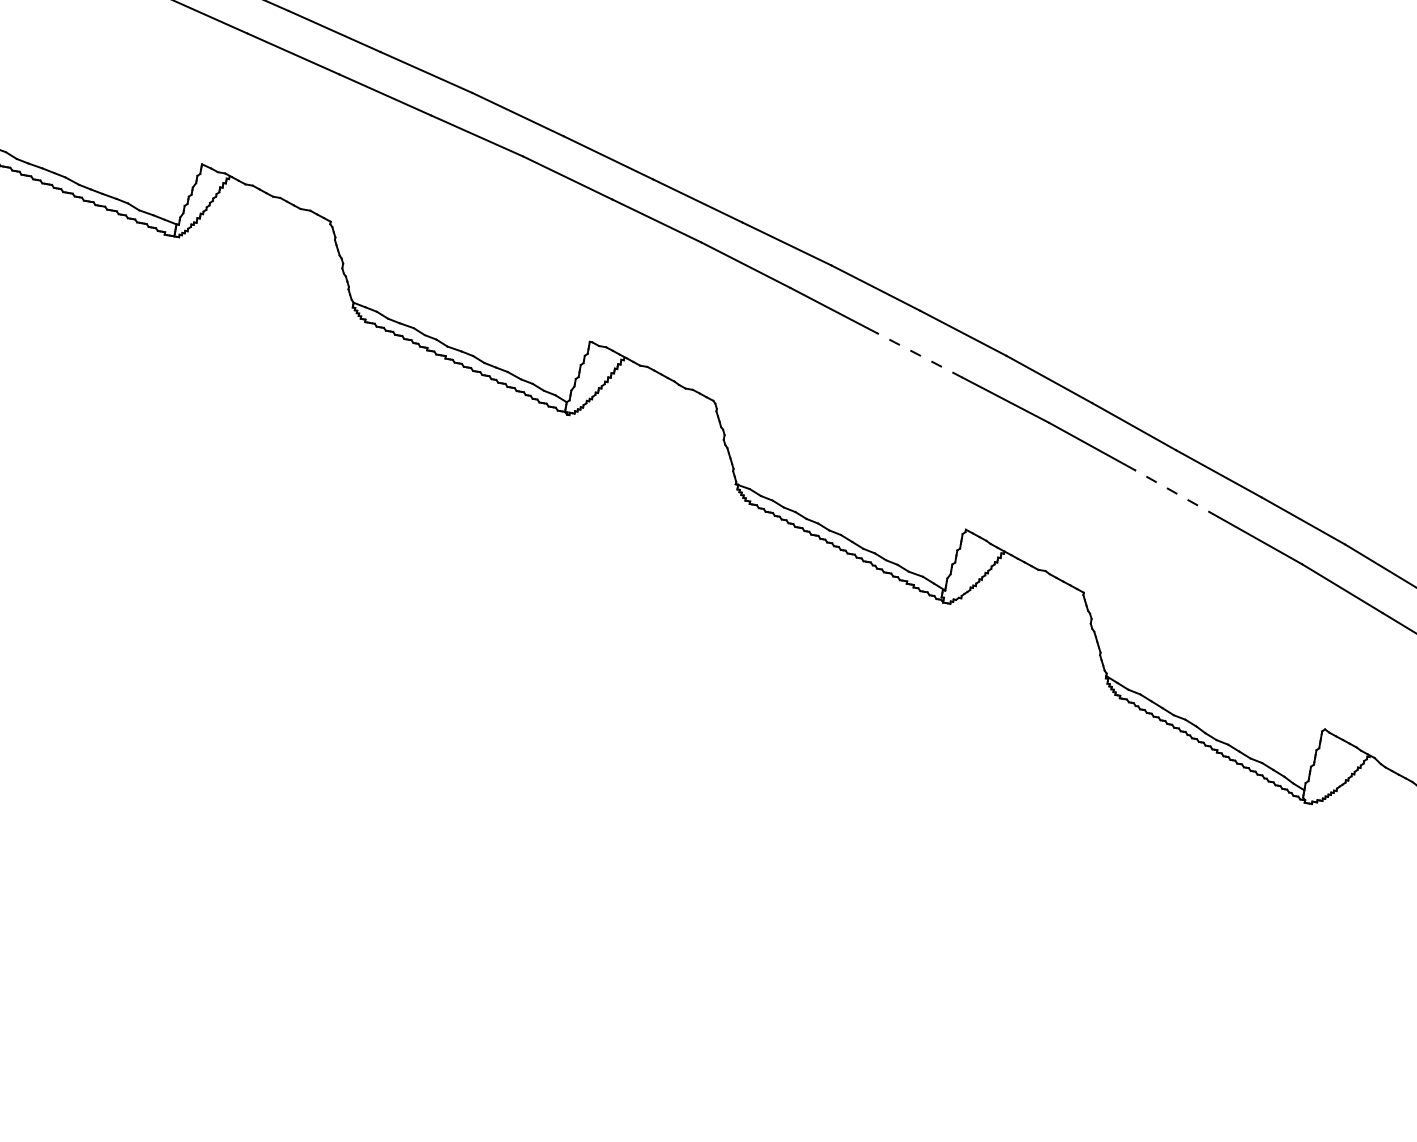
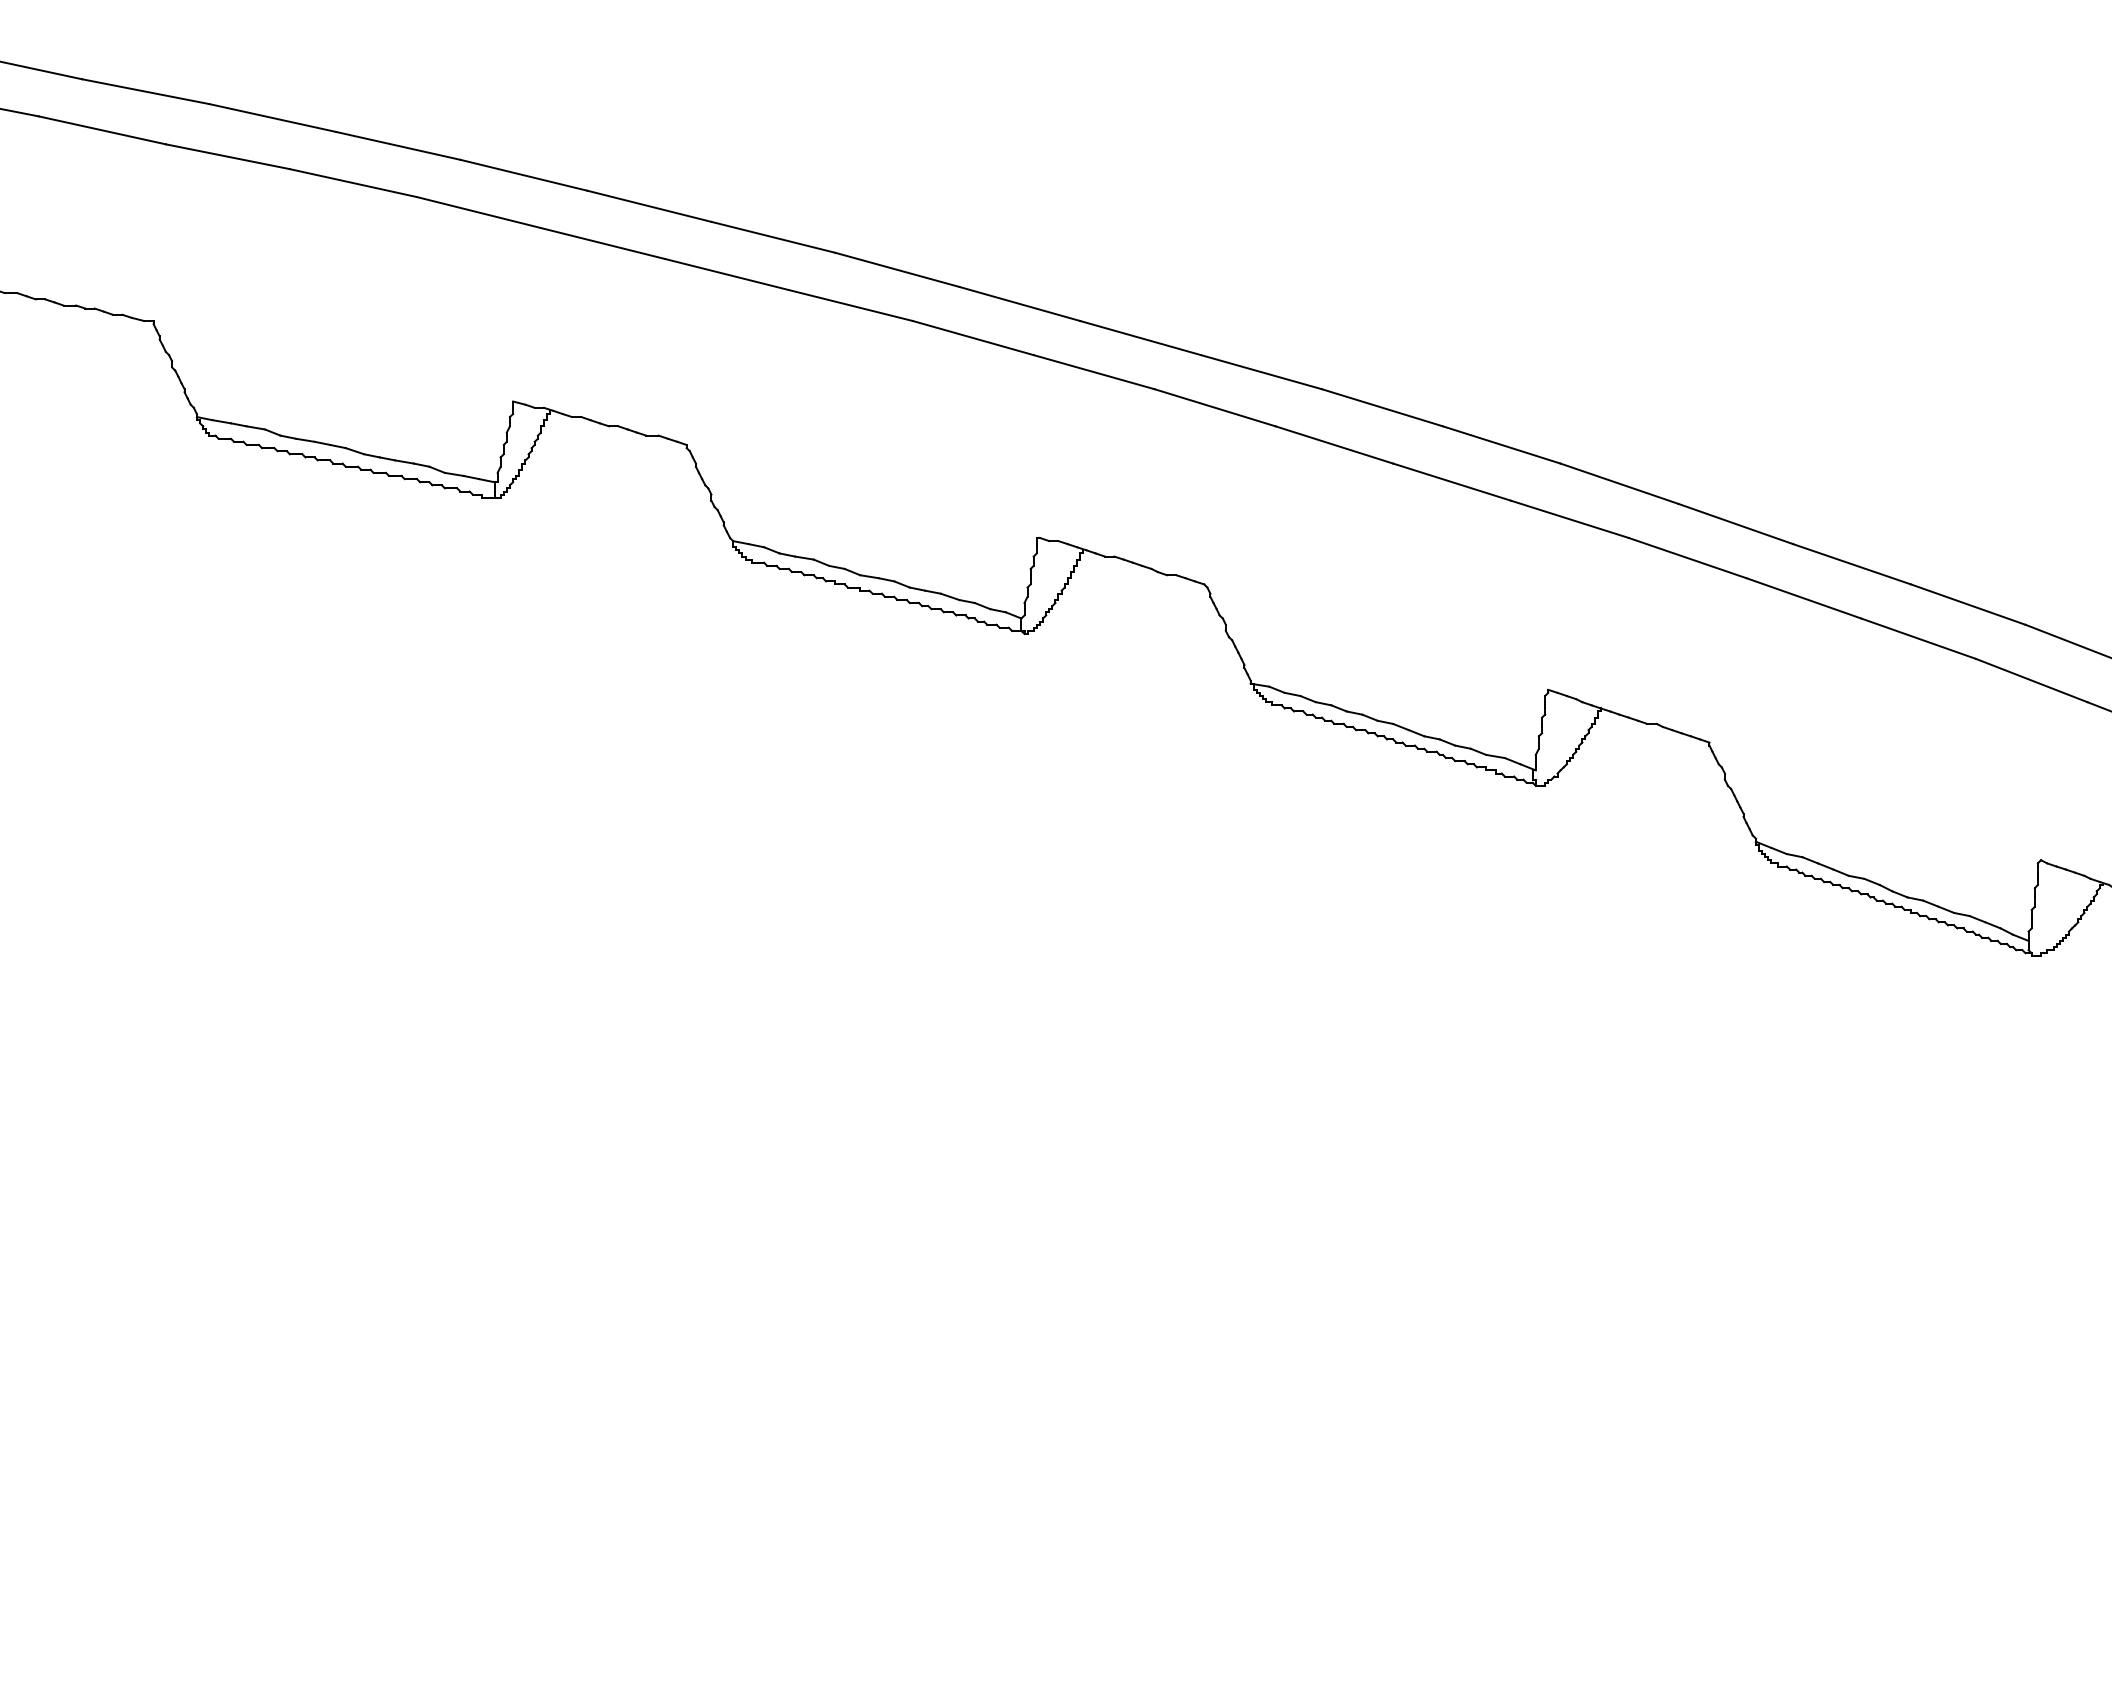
line: (919, 355) -> (1452, 482), dashed -> solid
line: (1176, 493) -> (1803, 598), dashed -> solid

